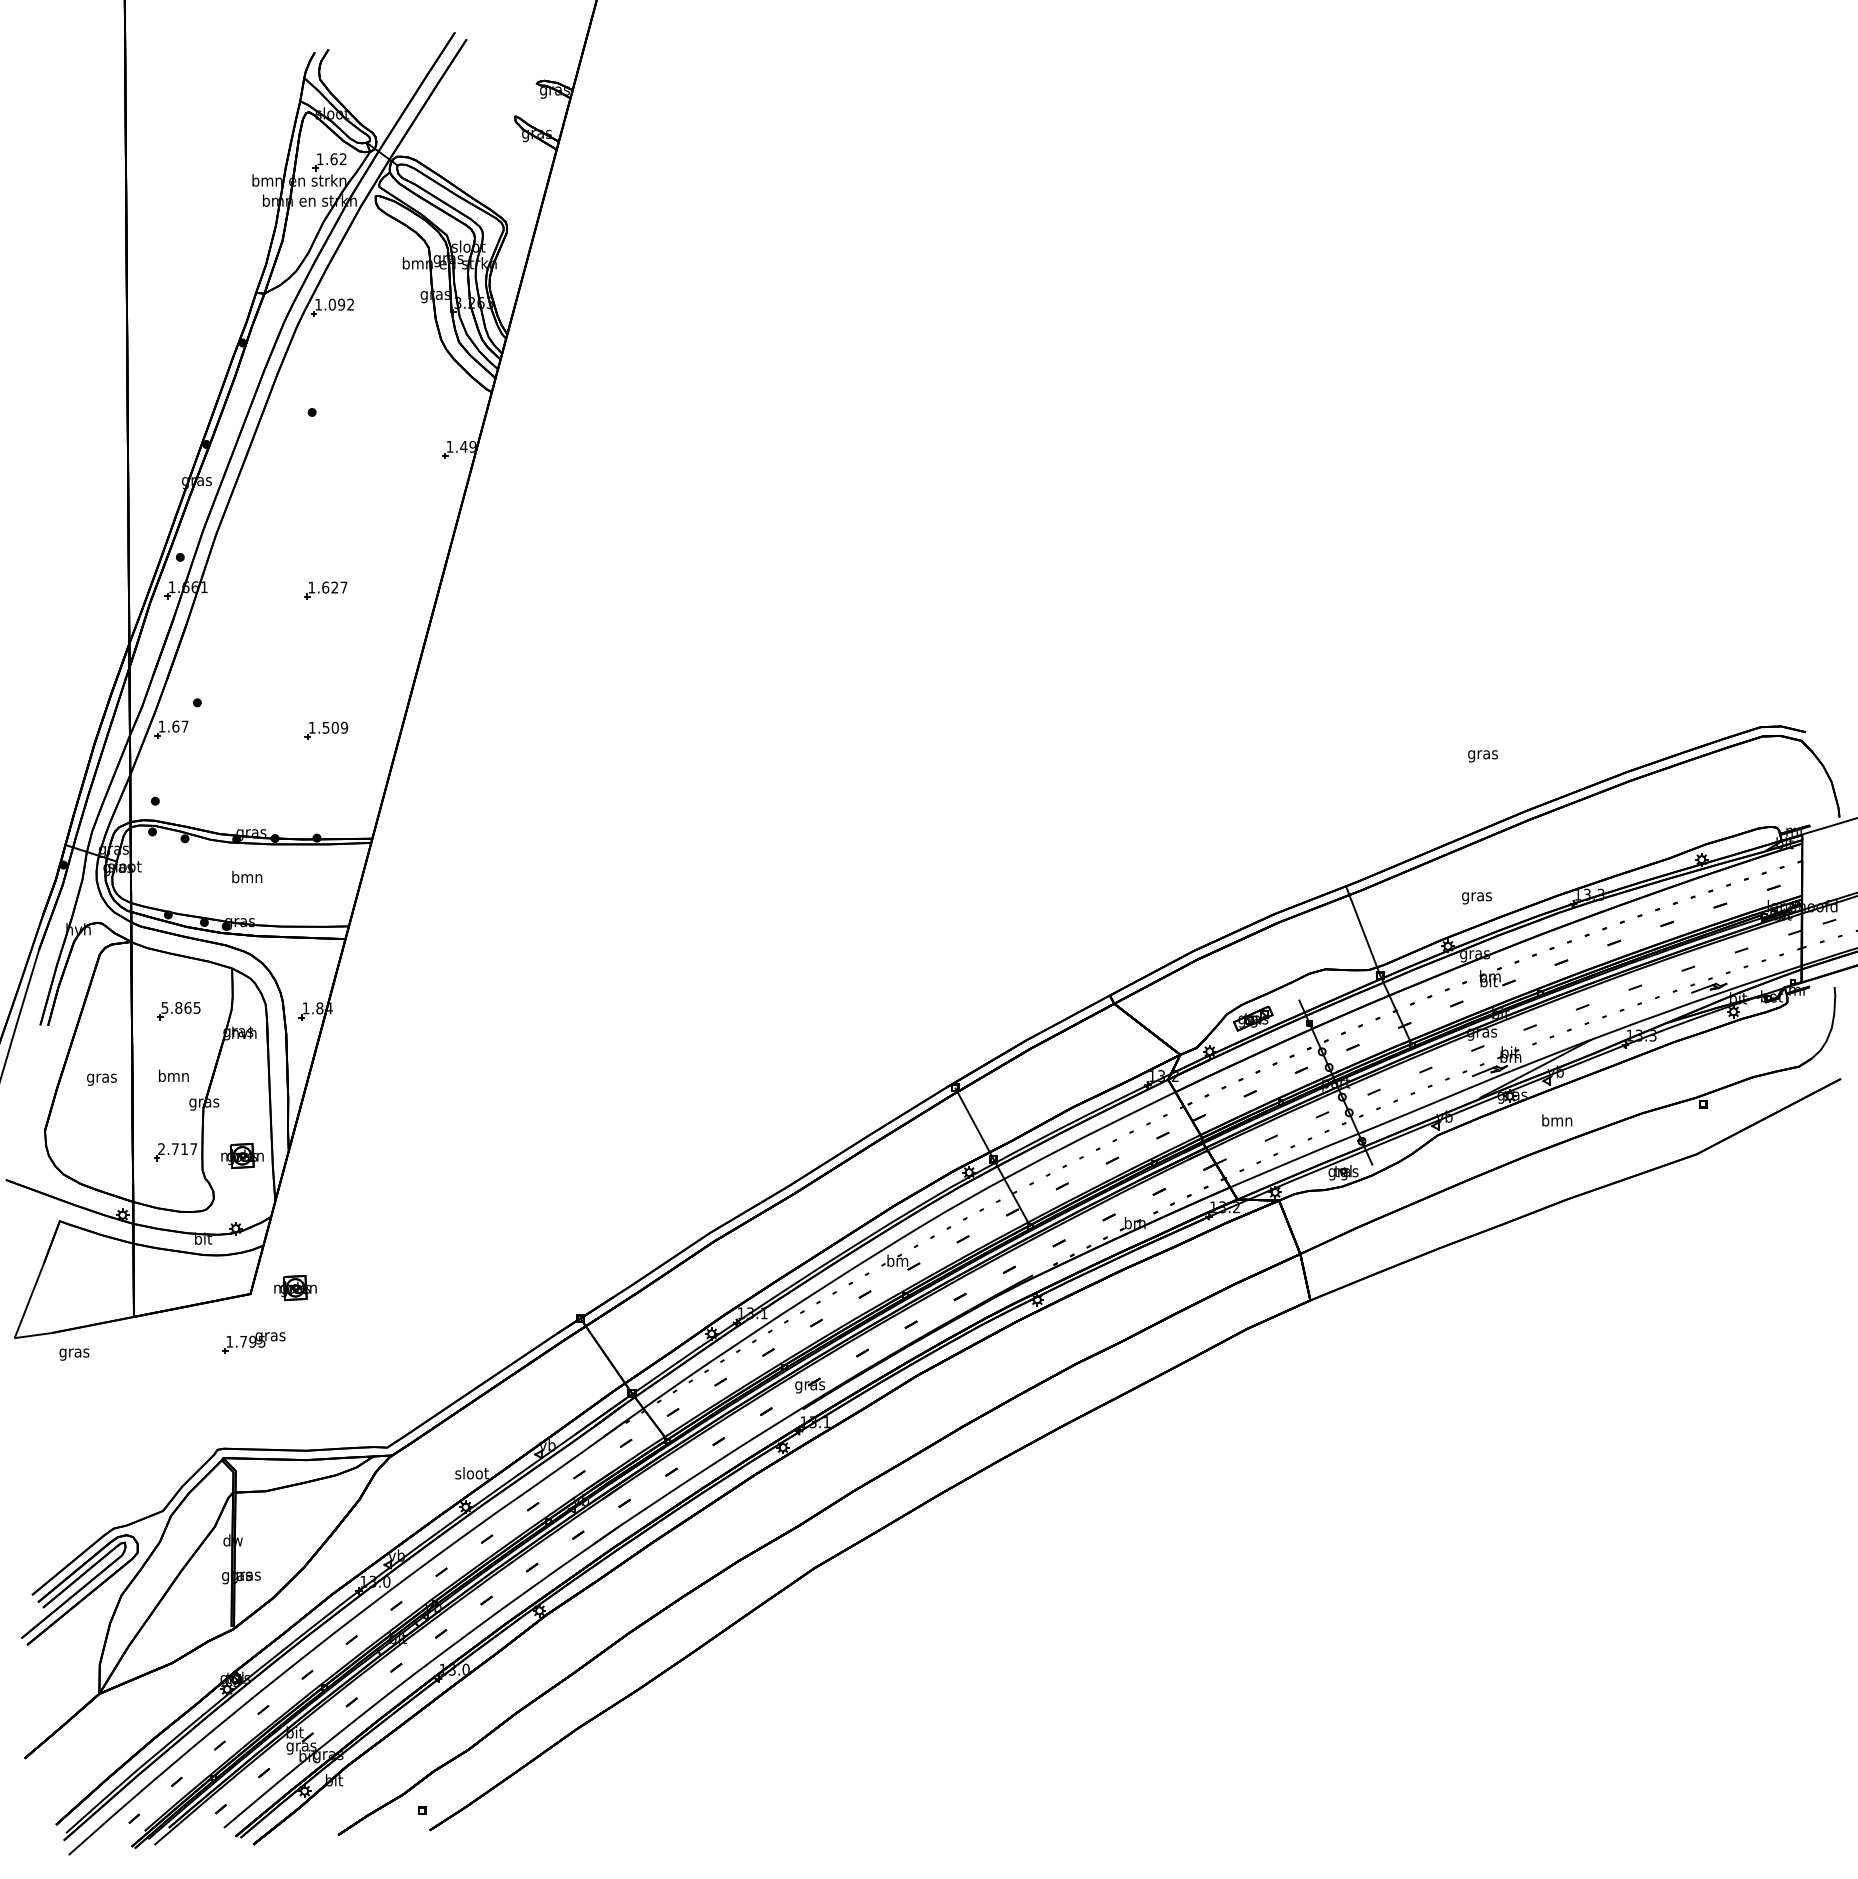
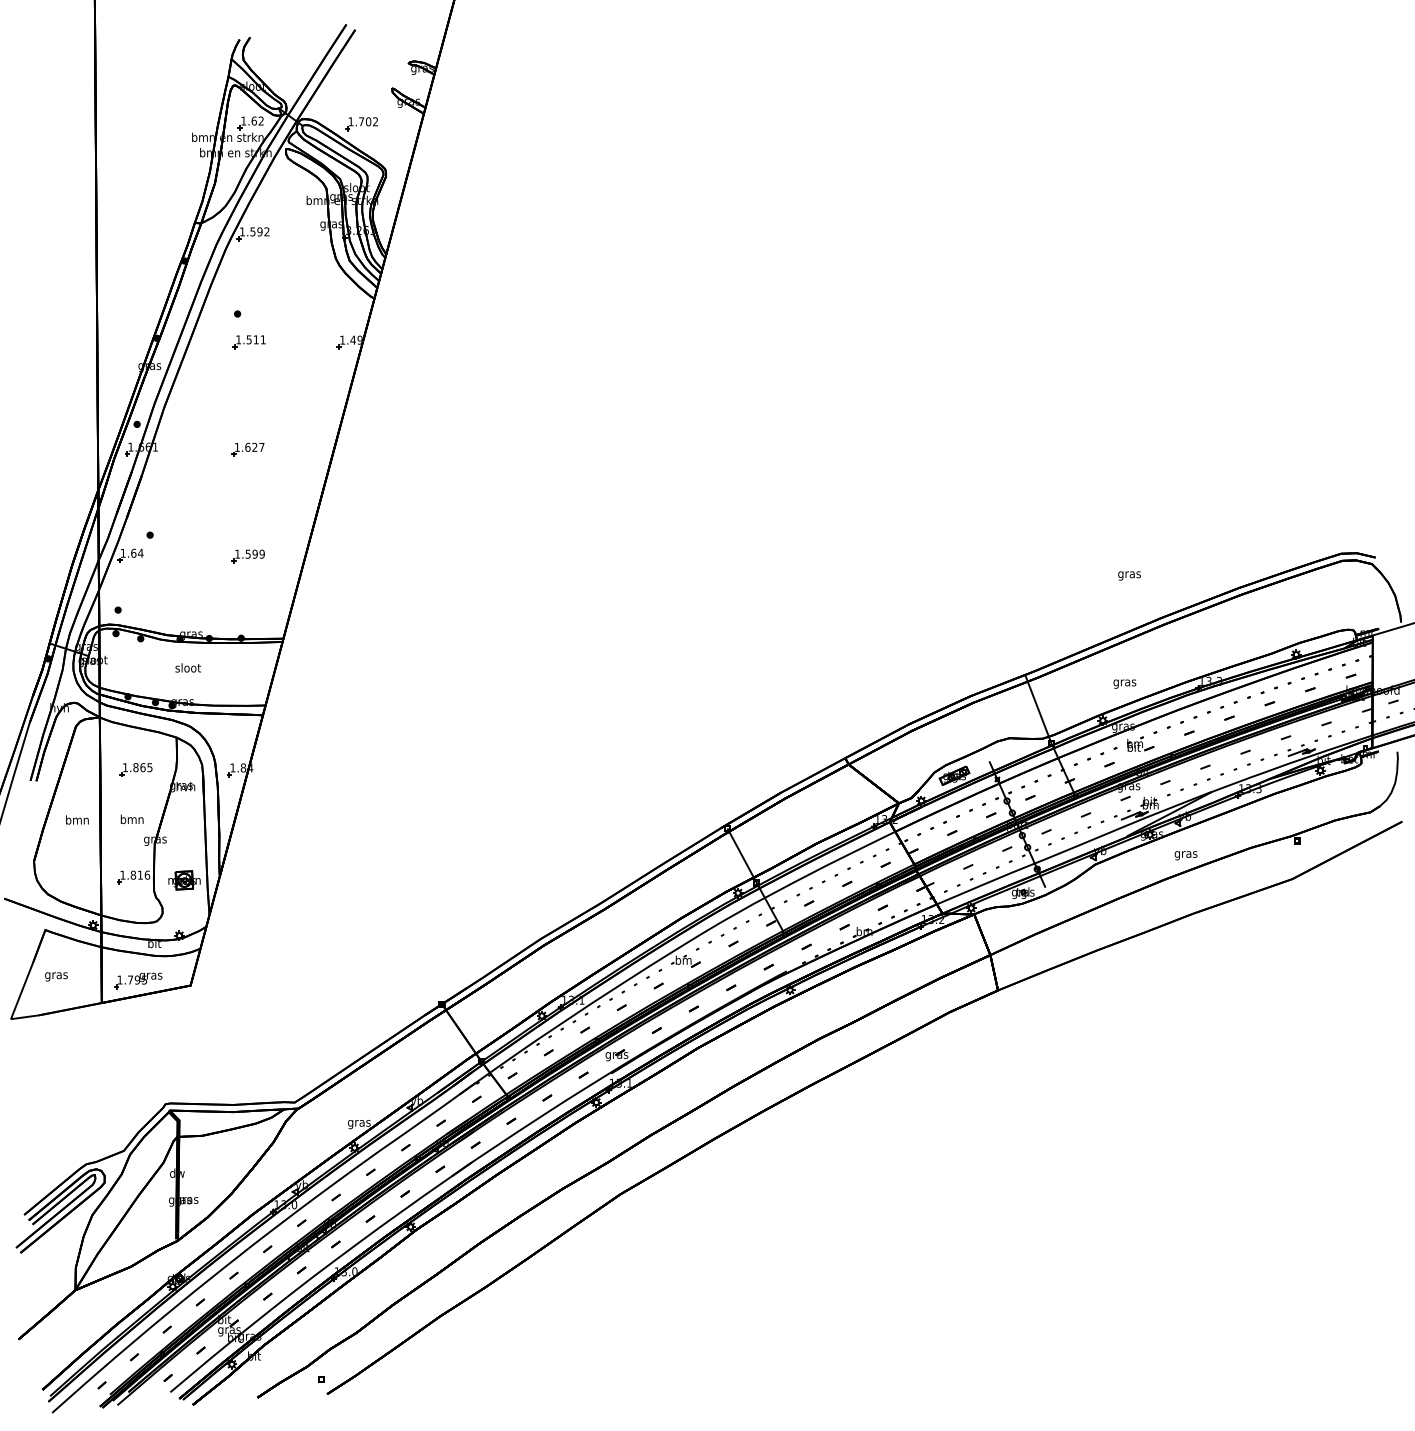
part: (474, 163) -> (361, 124), added
text: (331, 304) -> (252, 231), 1.092 -> 1.592
part: (327, 449) -> (249, 342), added
text: (184, 726) -> (140, 553), 1.67 -> 1.64
text: (334, 727) -> (254, 553), 1.509 -> 1.599
text: (247, 876) -> (188, 667), bmn -> sloot
text: (164, 1007) -> (125, 767), 5.865 -> 1.865
text: (101, 1077) -> (77, 820), gras -> bmn
text: (1557, 1121) -> (1186, 854), bmn -> gras
text: (177, 1149) -> (135, 875), 2.717 -> 1.816
part: (295, 1288) -> (224, 981), removed
part: (253, 1342) -> (138, 980), moved
text: (74, 1354) -> (56, 976), moved
text: (471, 1474) -> (358, 1123), sloot -> gras

